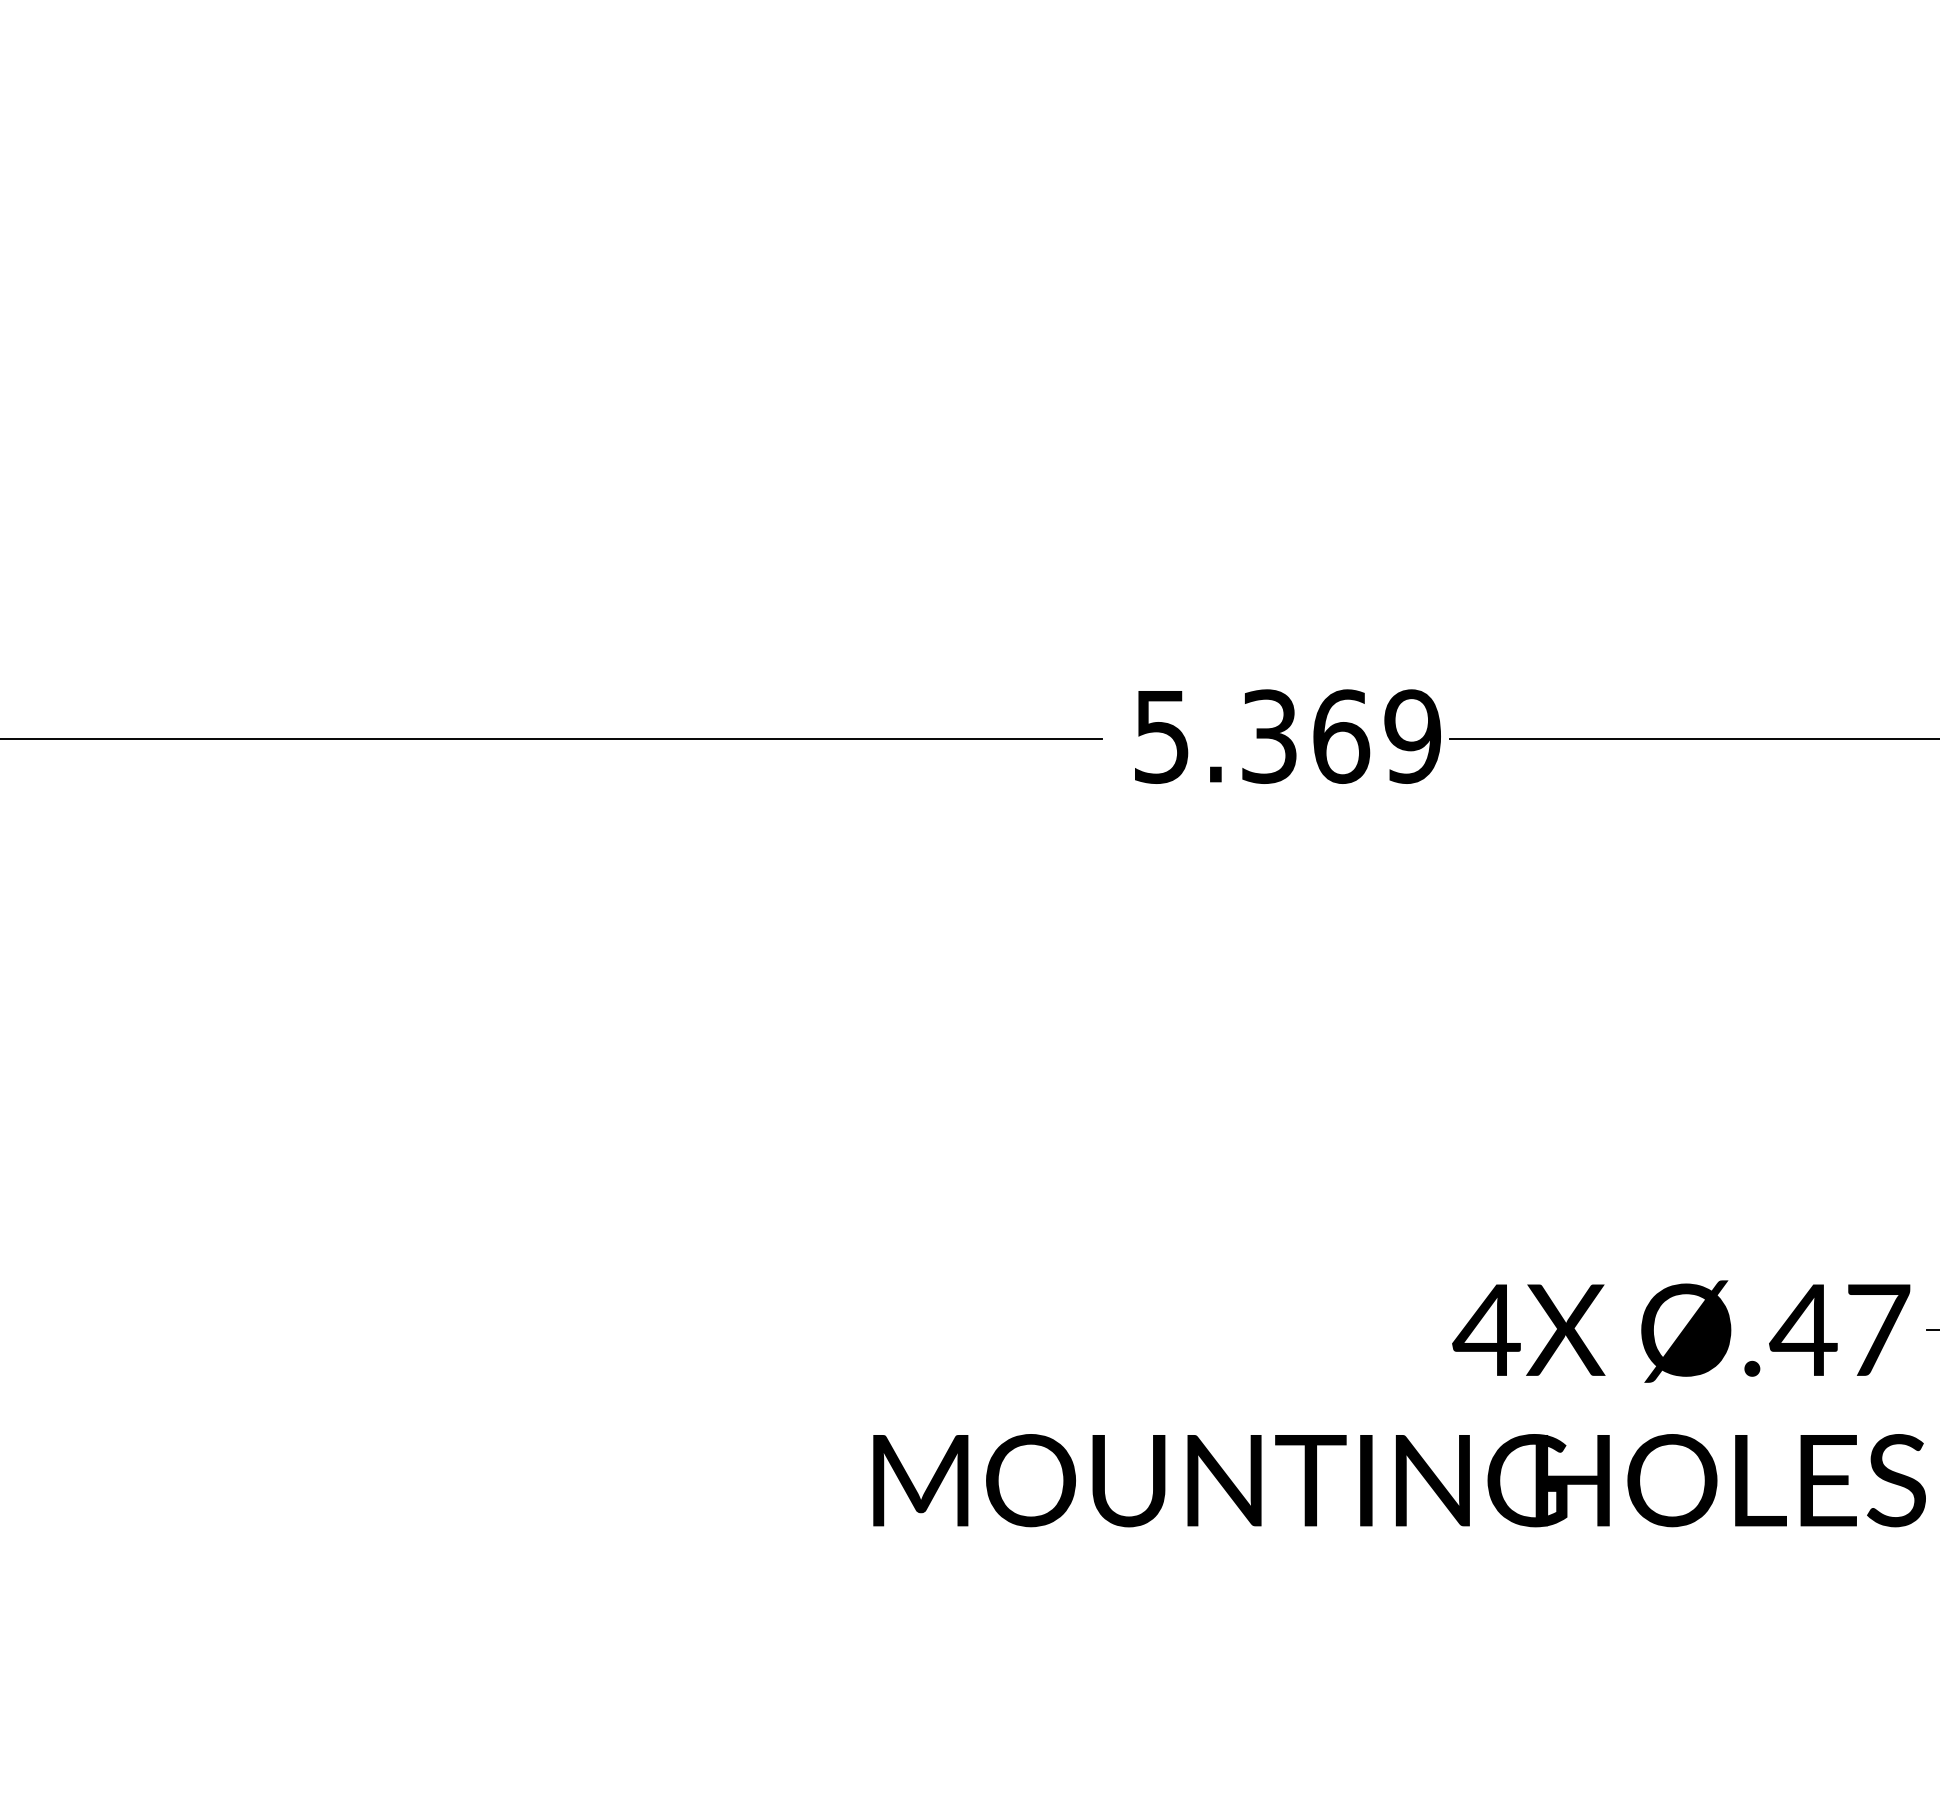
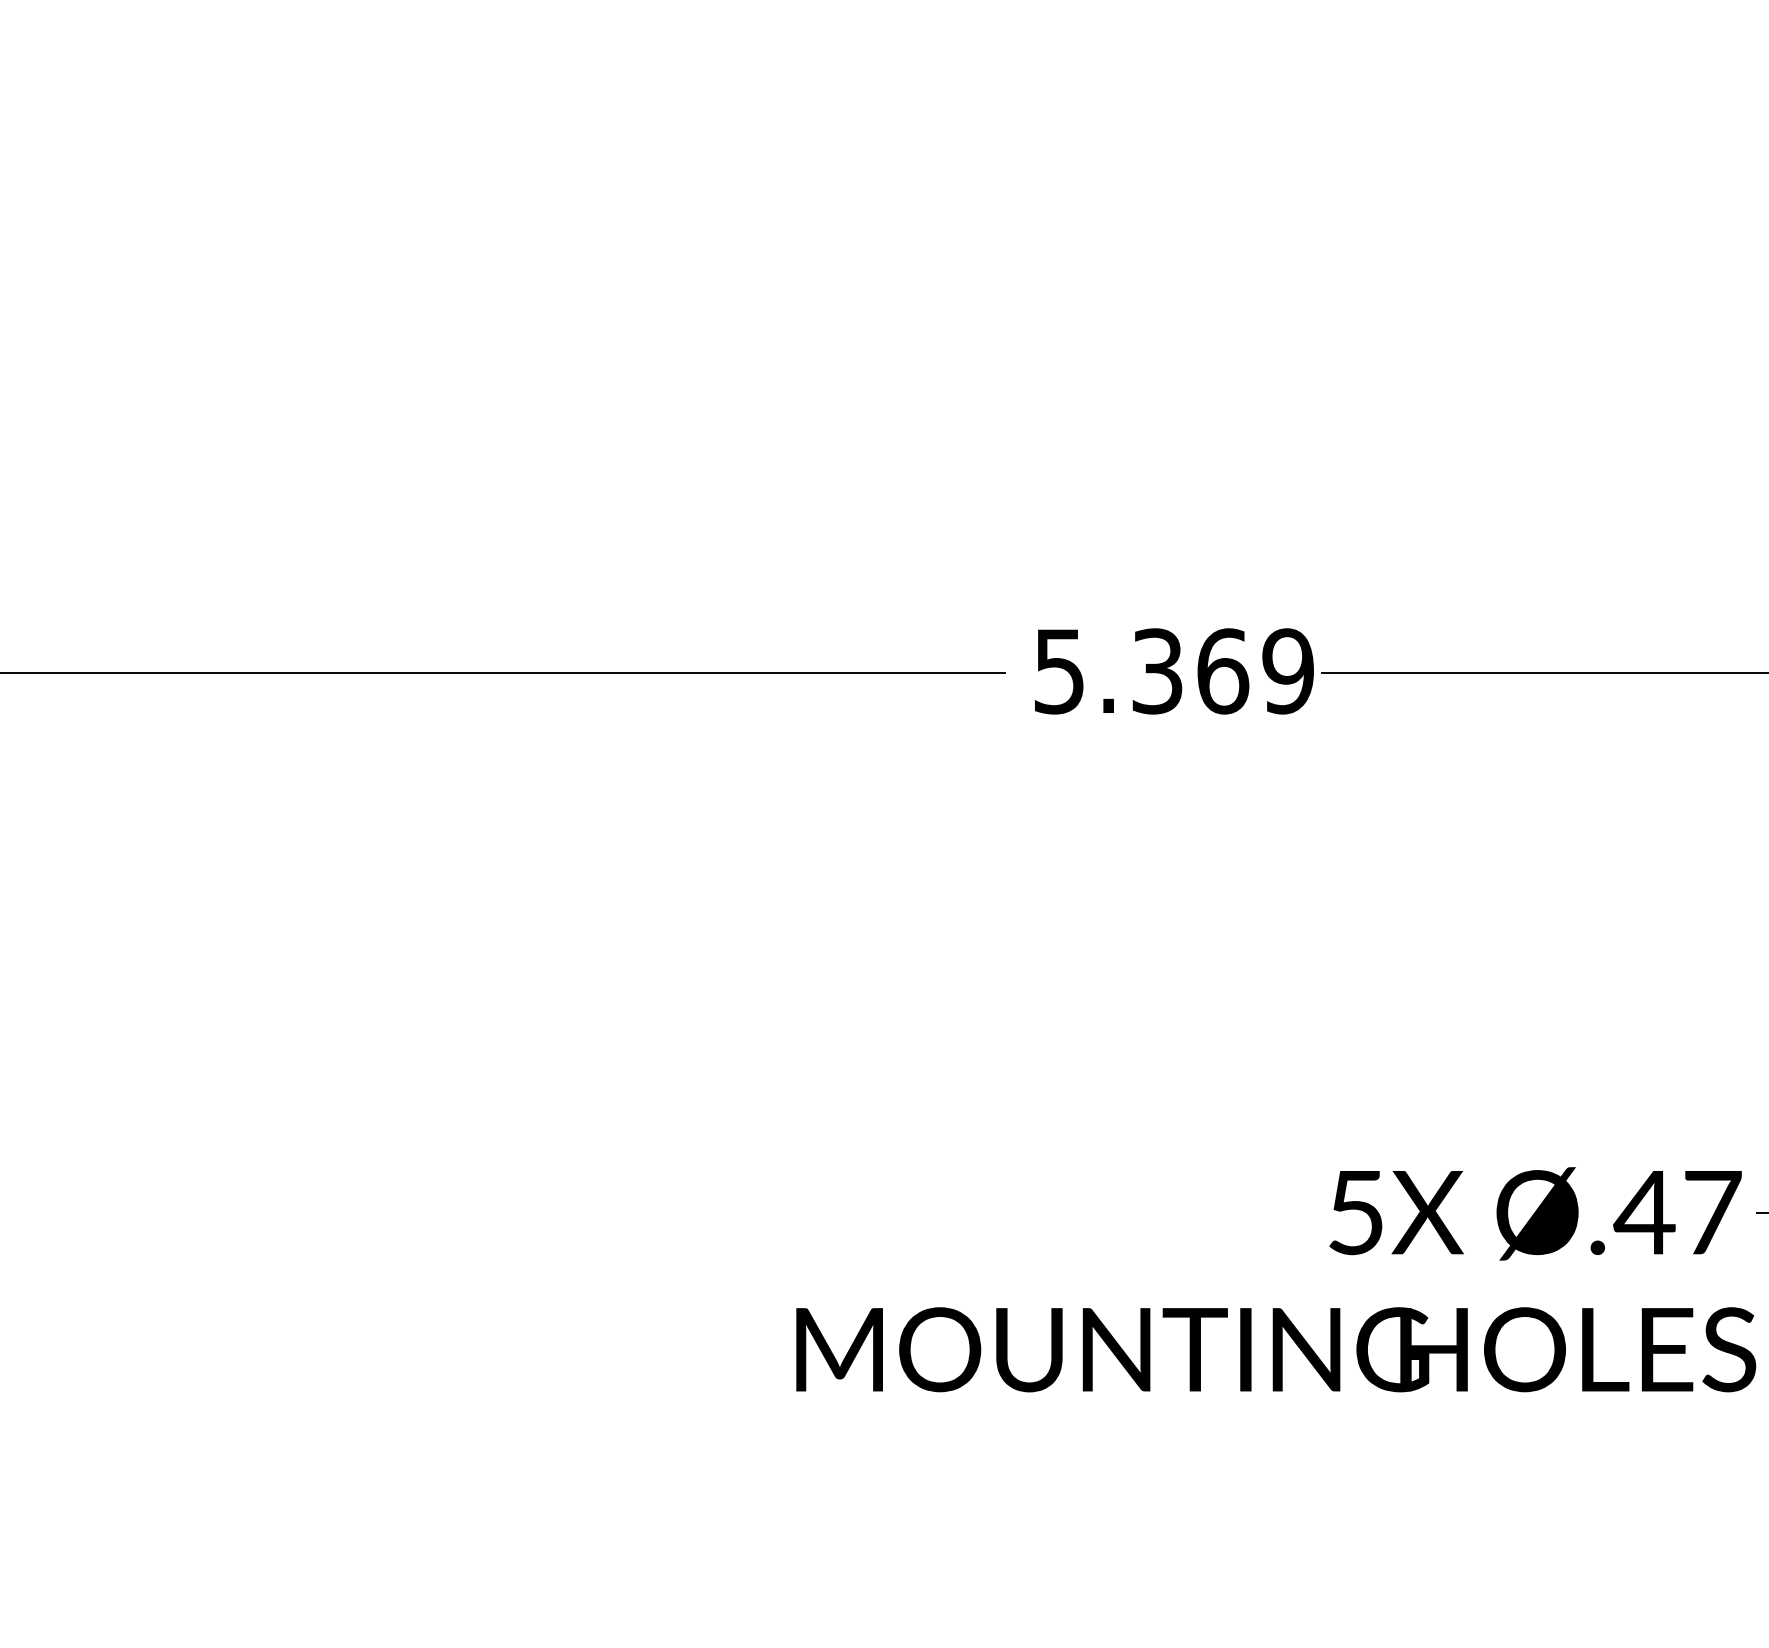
text: (1486, 1330) -> (1355, 1212), 4X -> 5X

